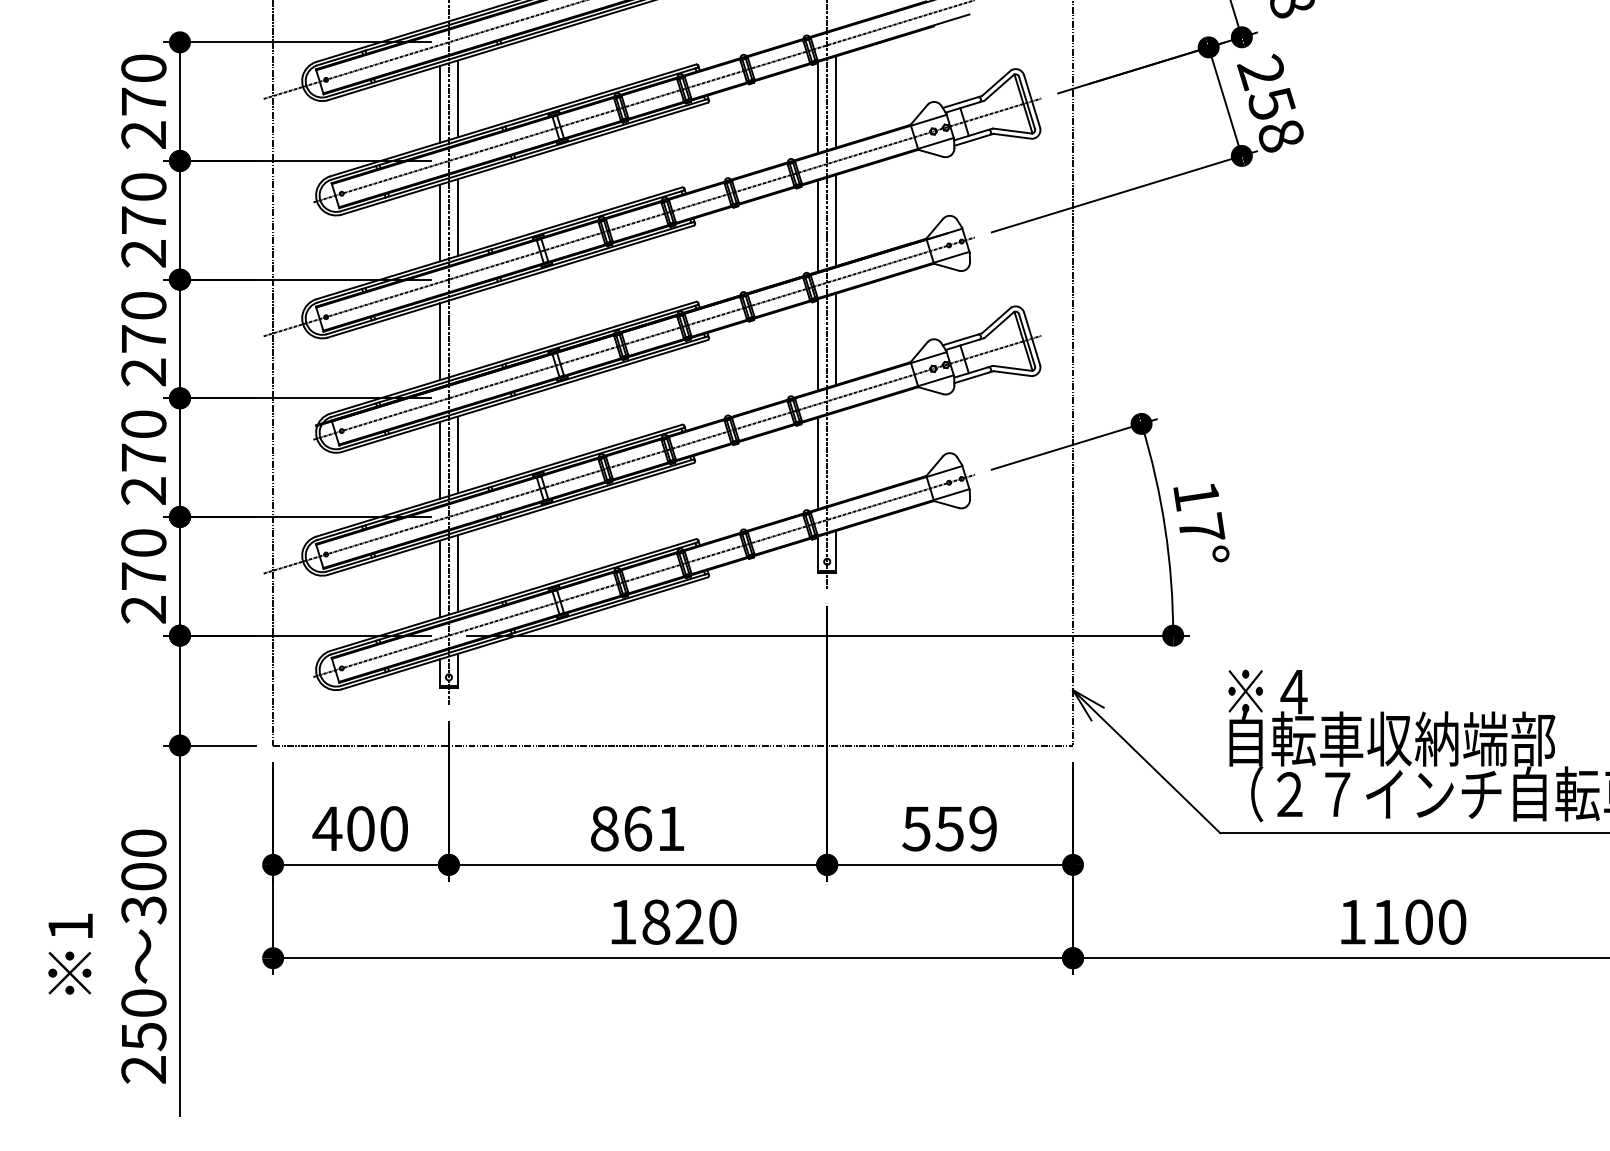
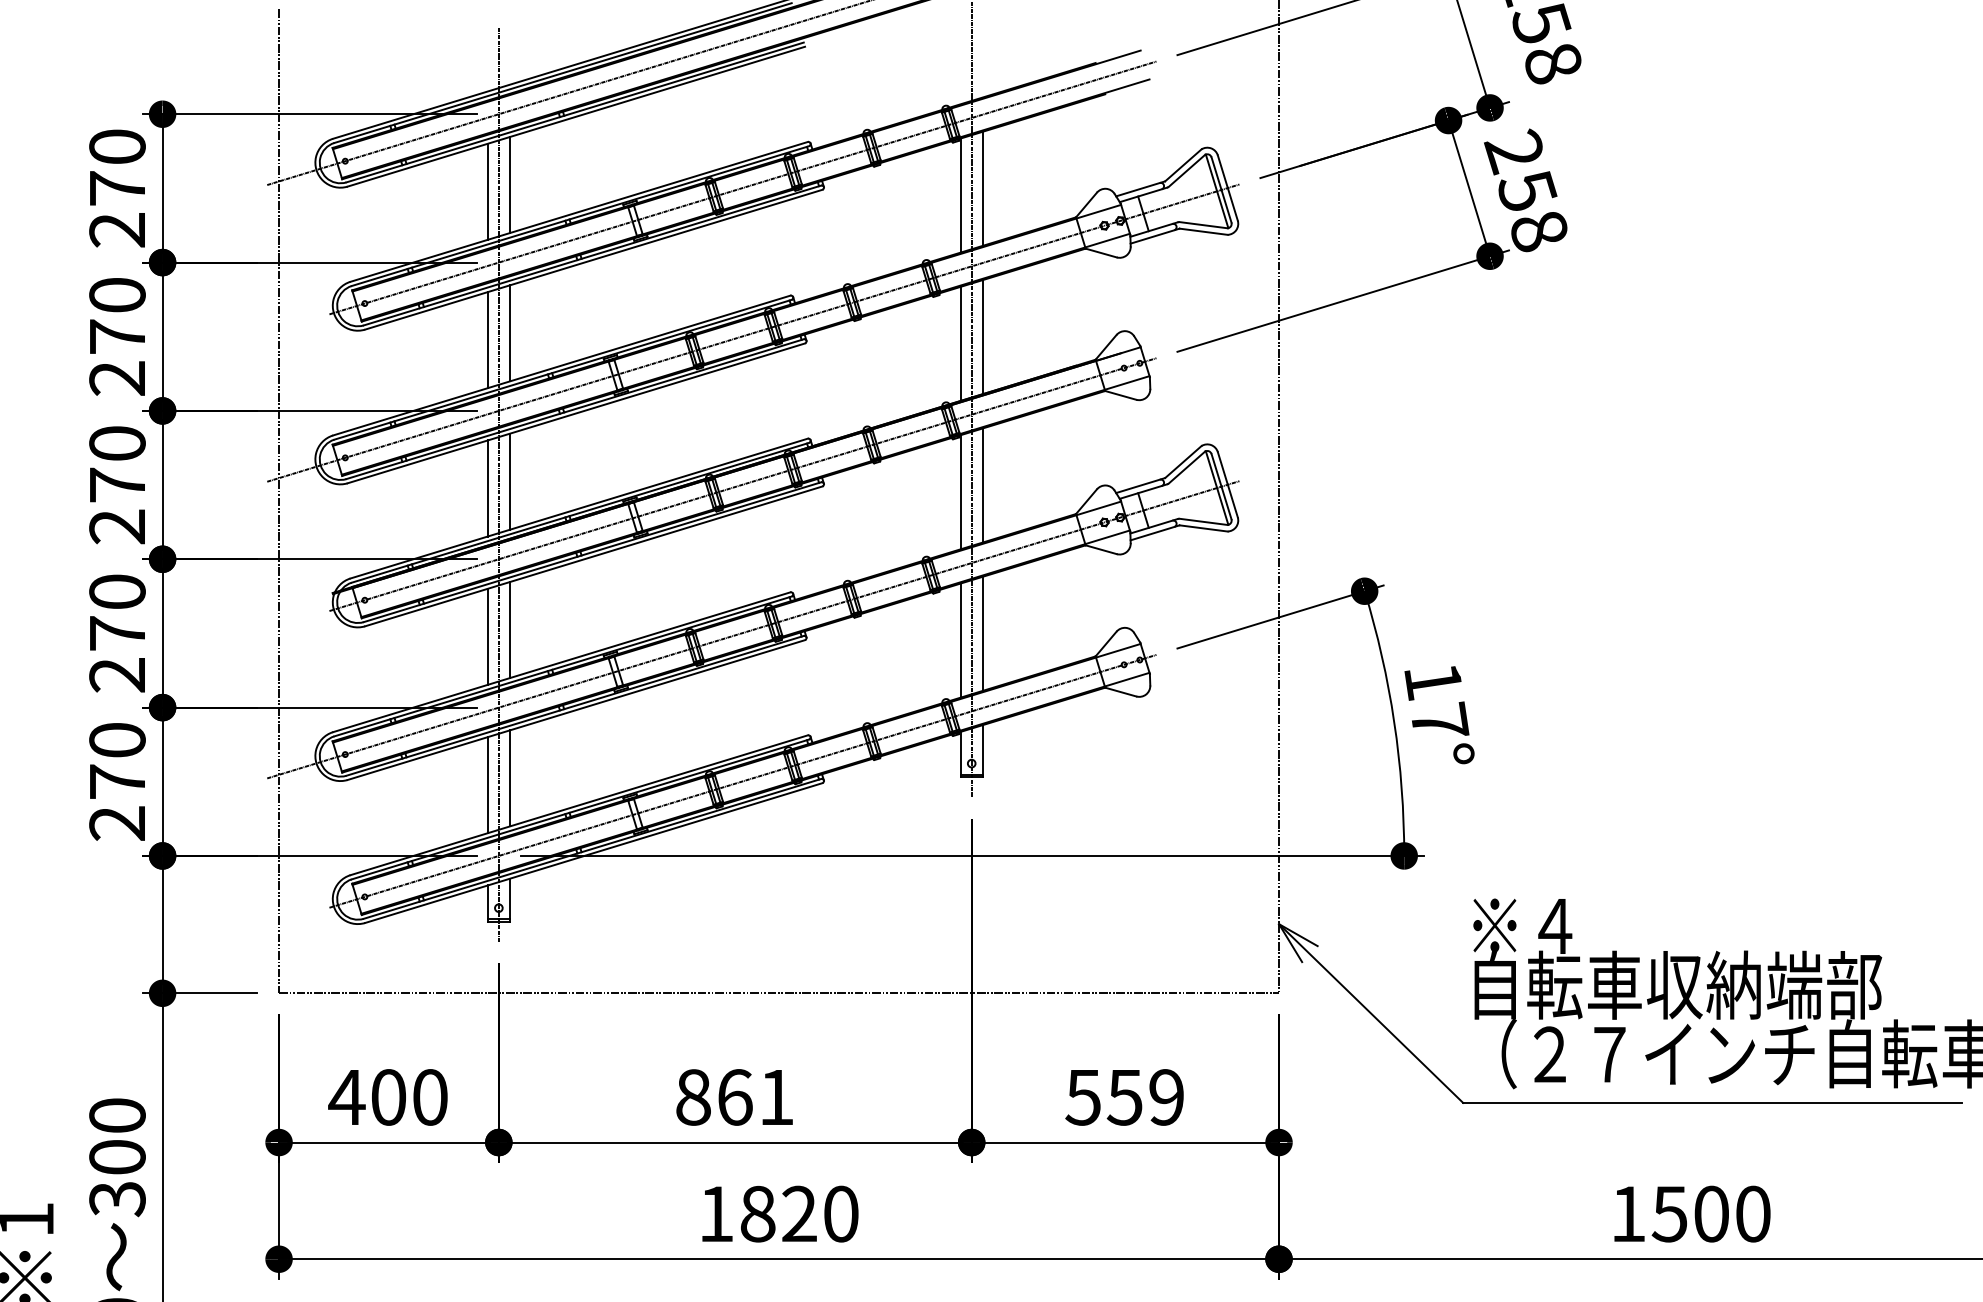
line: (457, 335) -> (509, 480), added
line: (836, 457) -> (983, 633), added
text: (1385, 922) -> (1669, 1214), 1100 -> 1500

